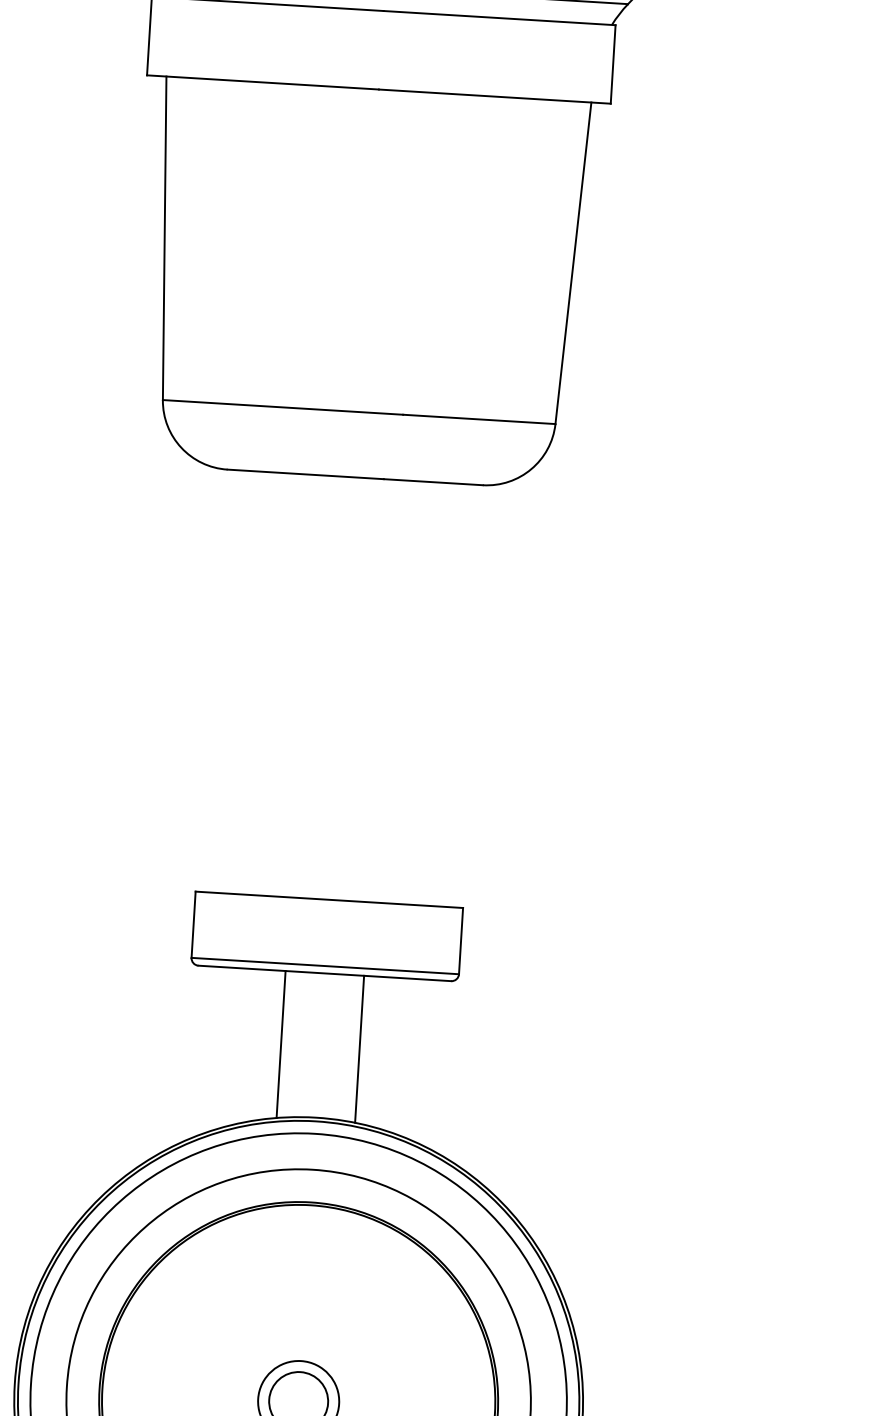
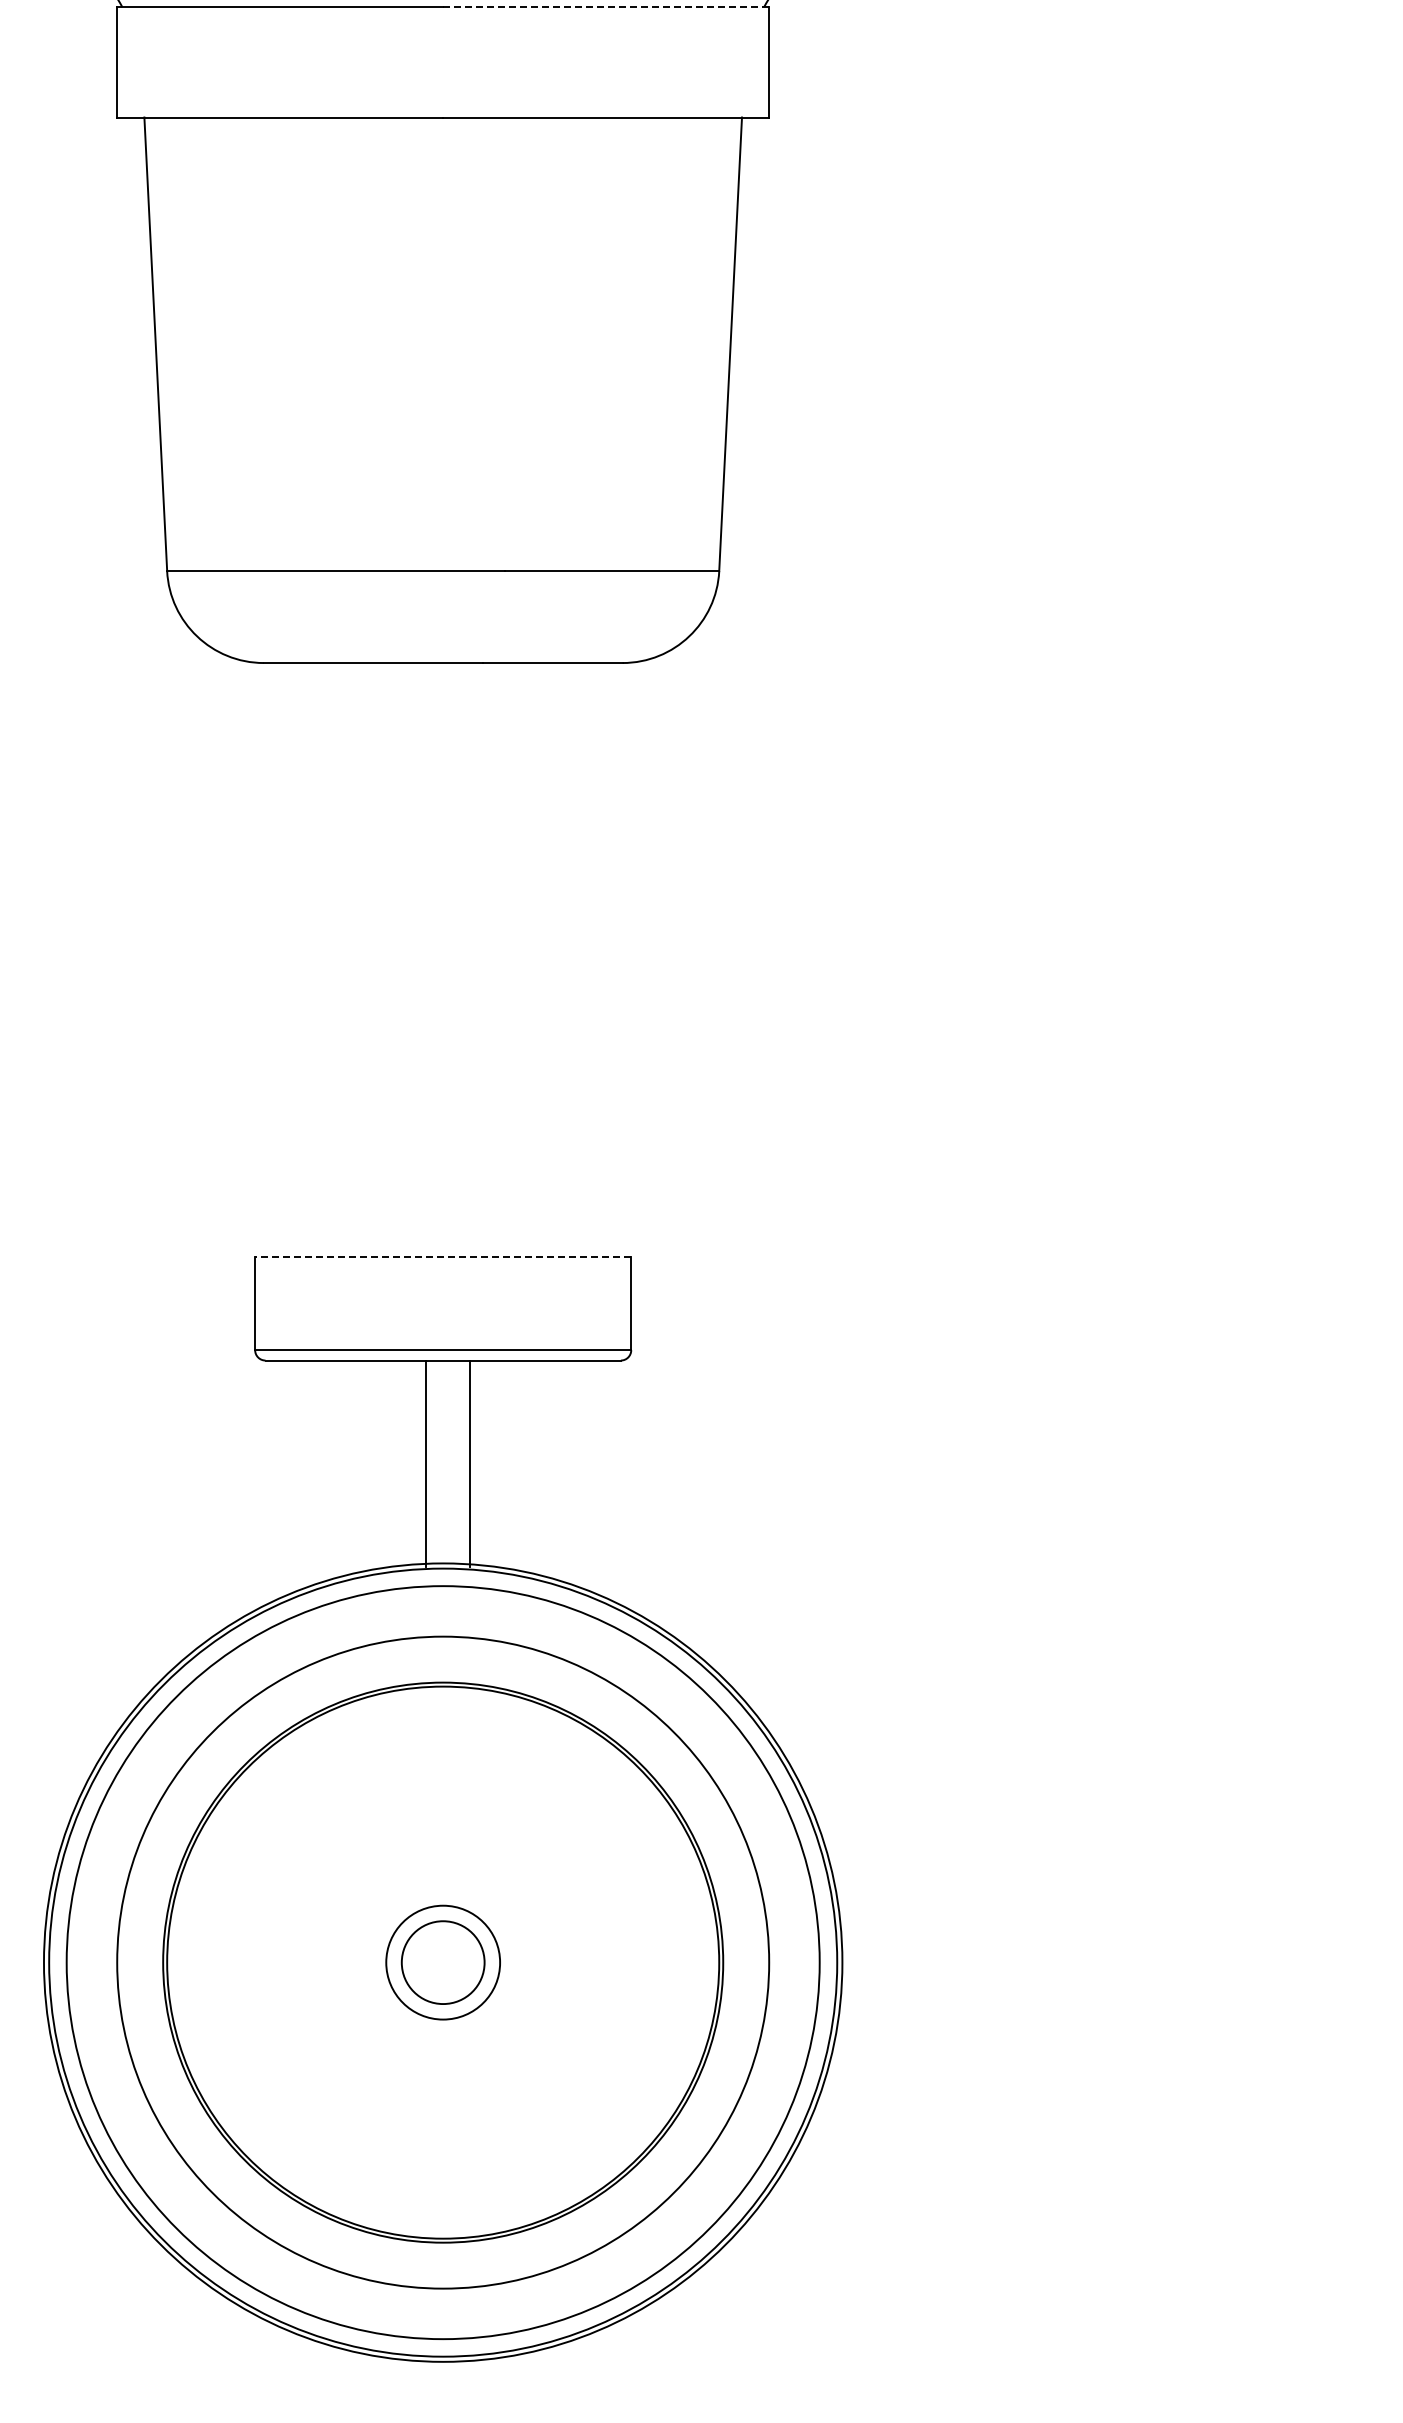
line: (499, 18) -> (606, 7), solid -> dashed
line: (328, 900) -> (442, 1257), solid -> dashed
line: (281, 1044) -> (470, 1463), moved
line: (359, 1049) -> (426, 1463), moved

